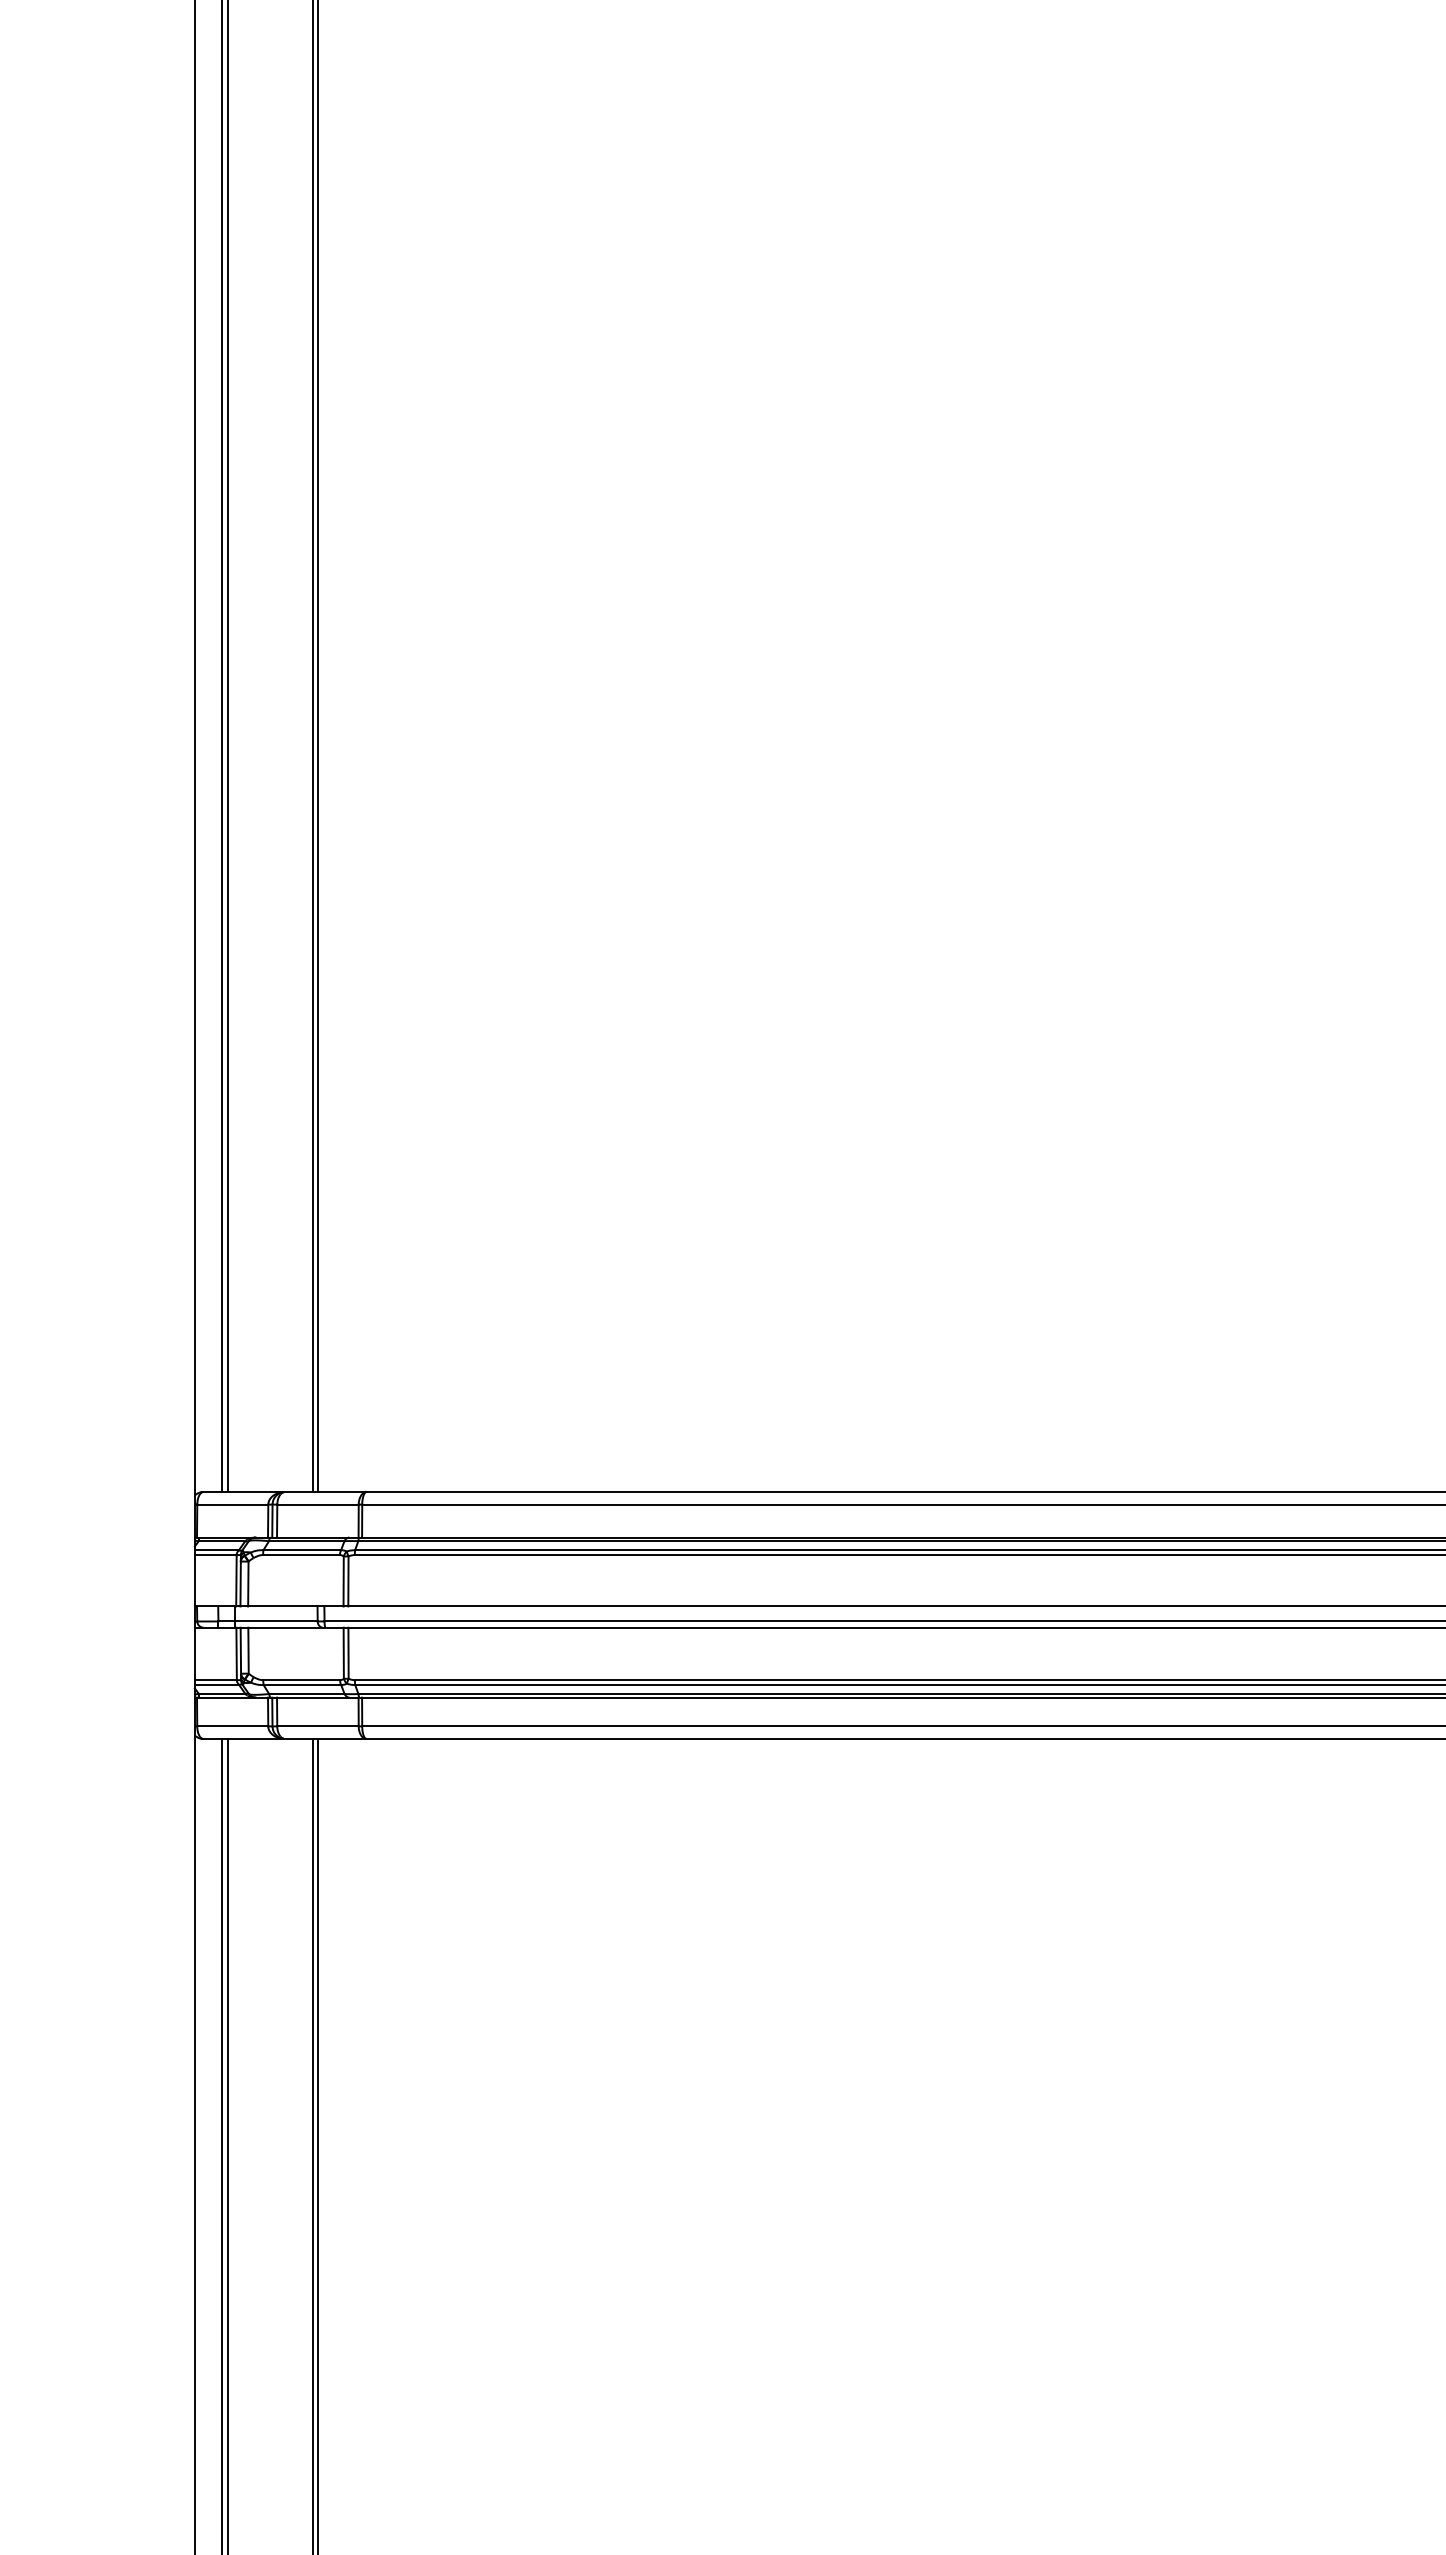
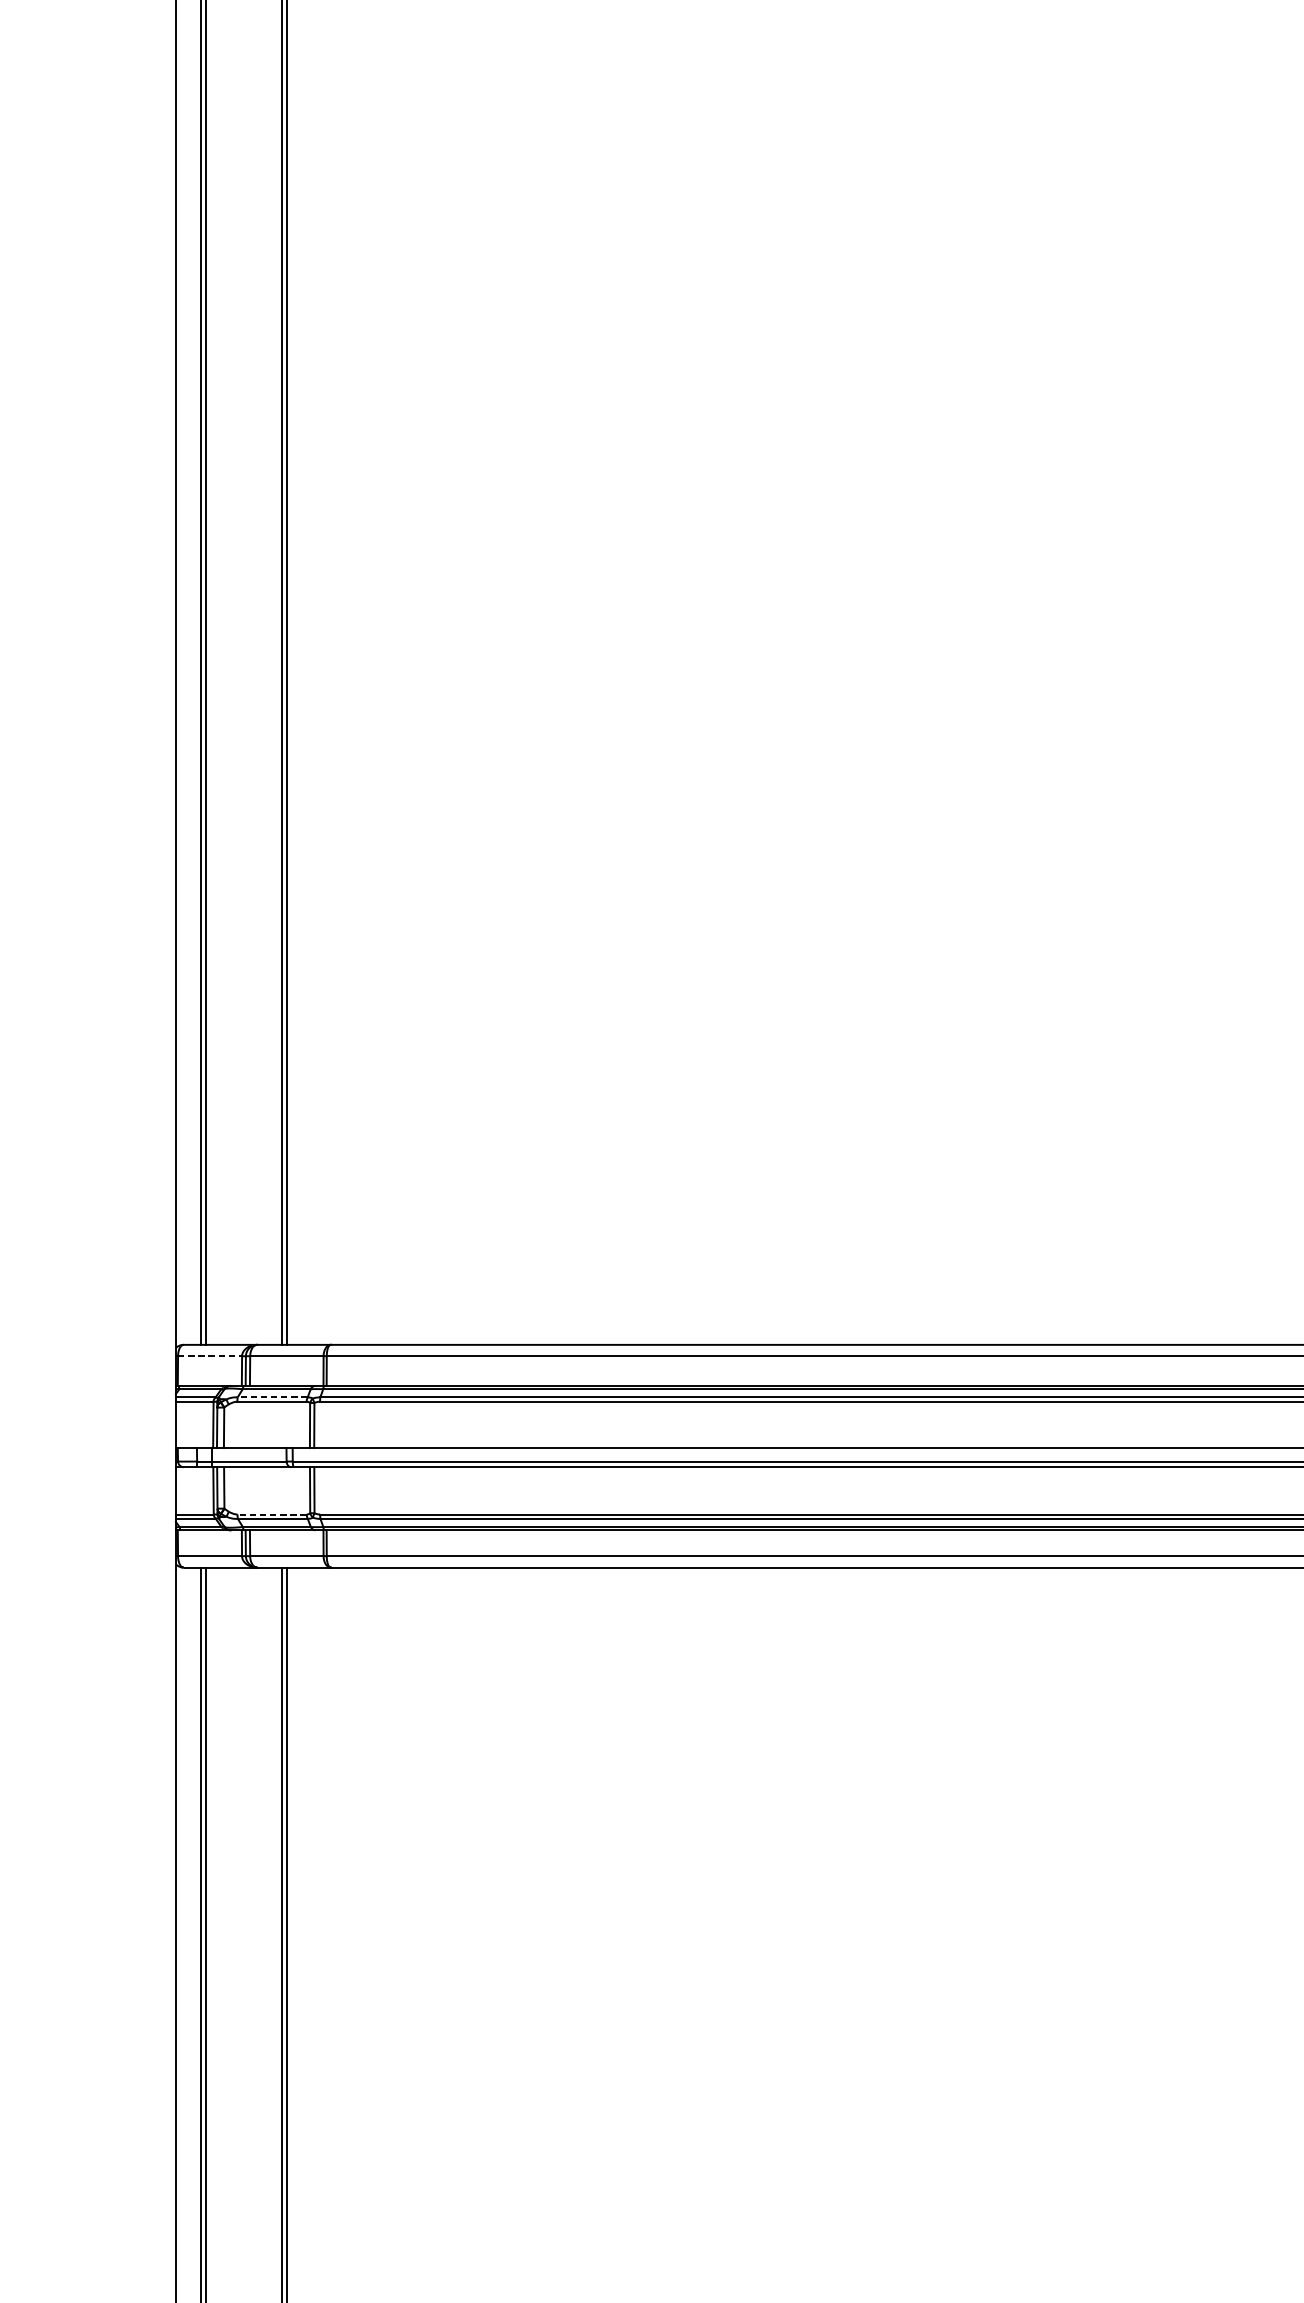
line: (232, 1504) -> (209, 1356), solid -> dashed
line: (302, 1550) -> (272, 1397), solid -> dashed
line: (301, 1680) -> (272, 1514), solid -> dashed

